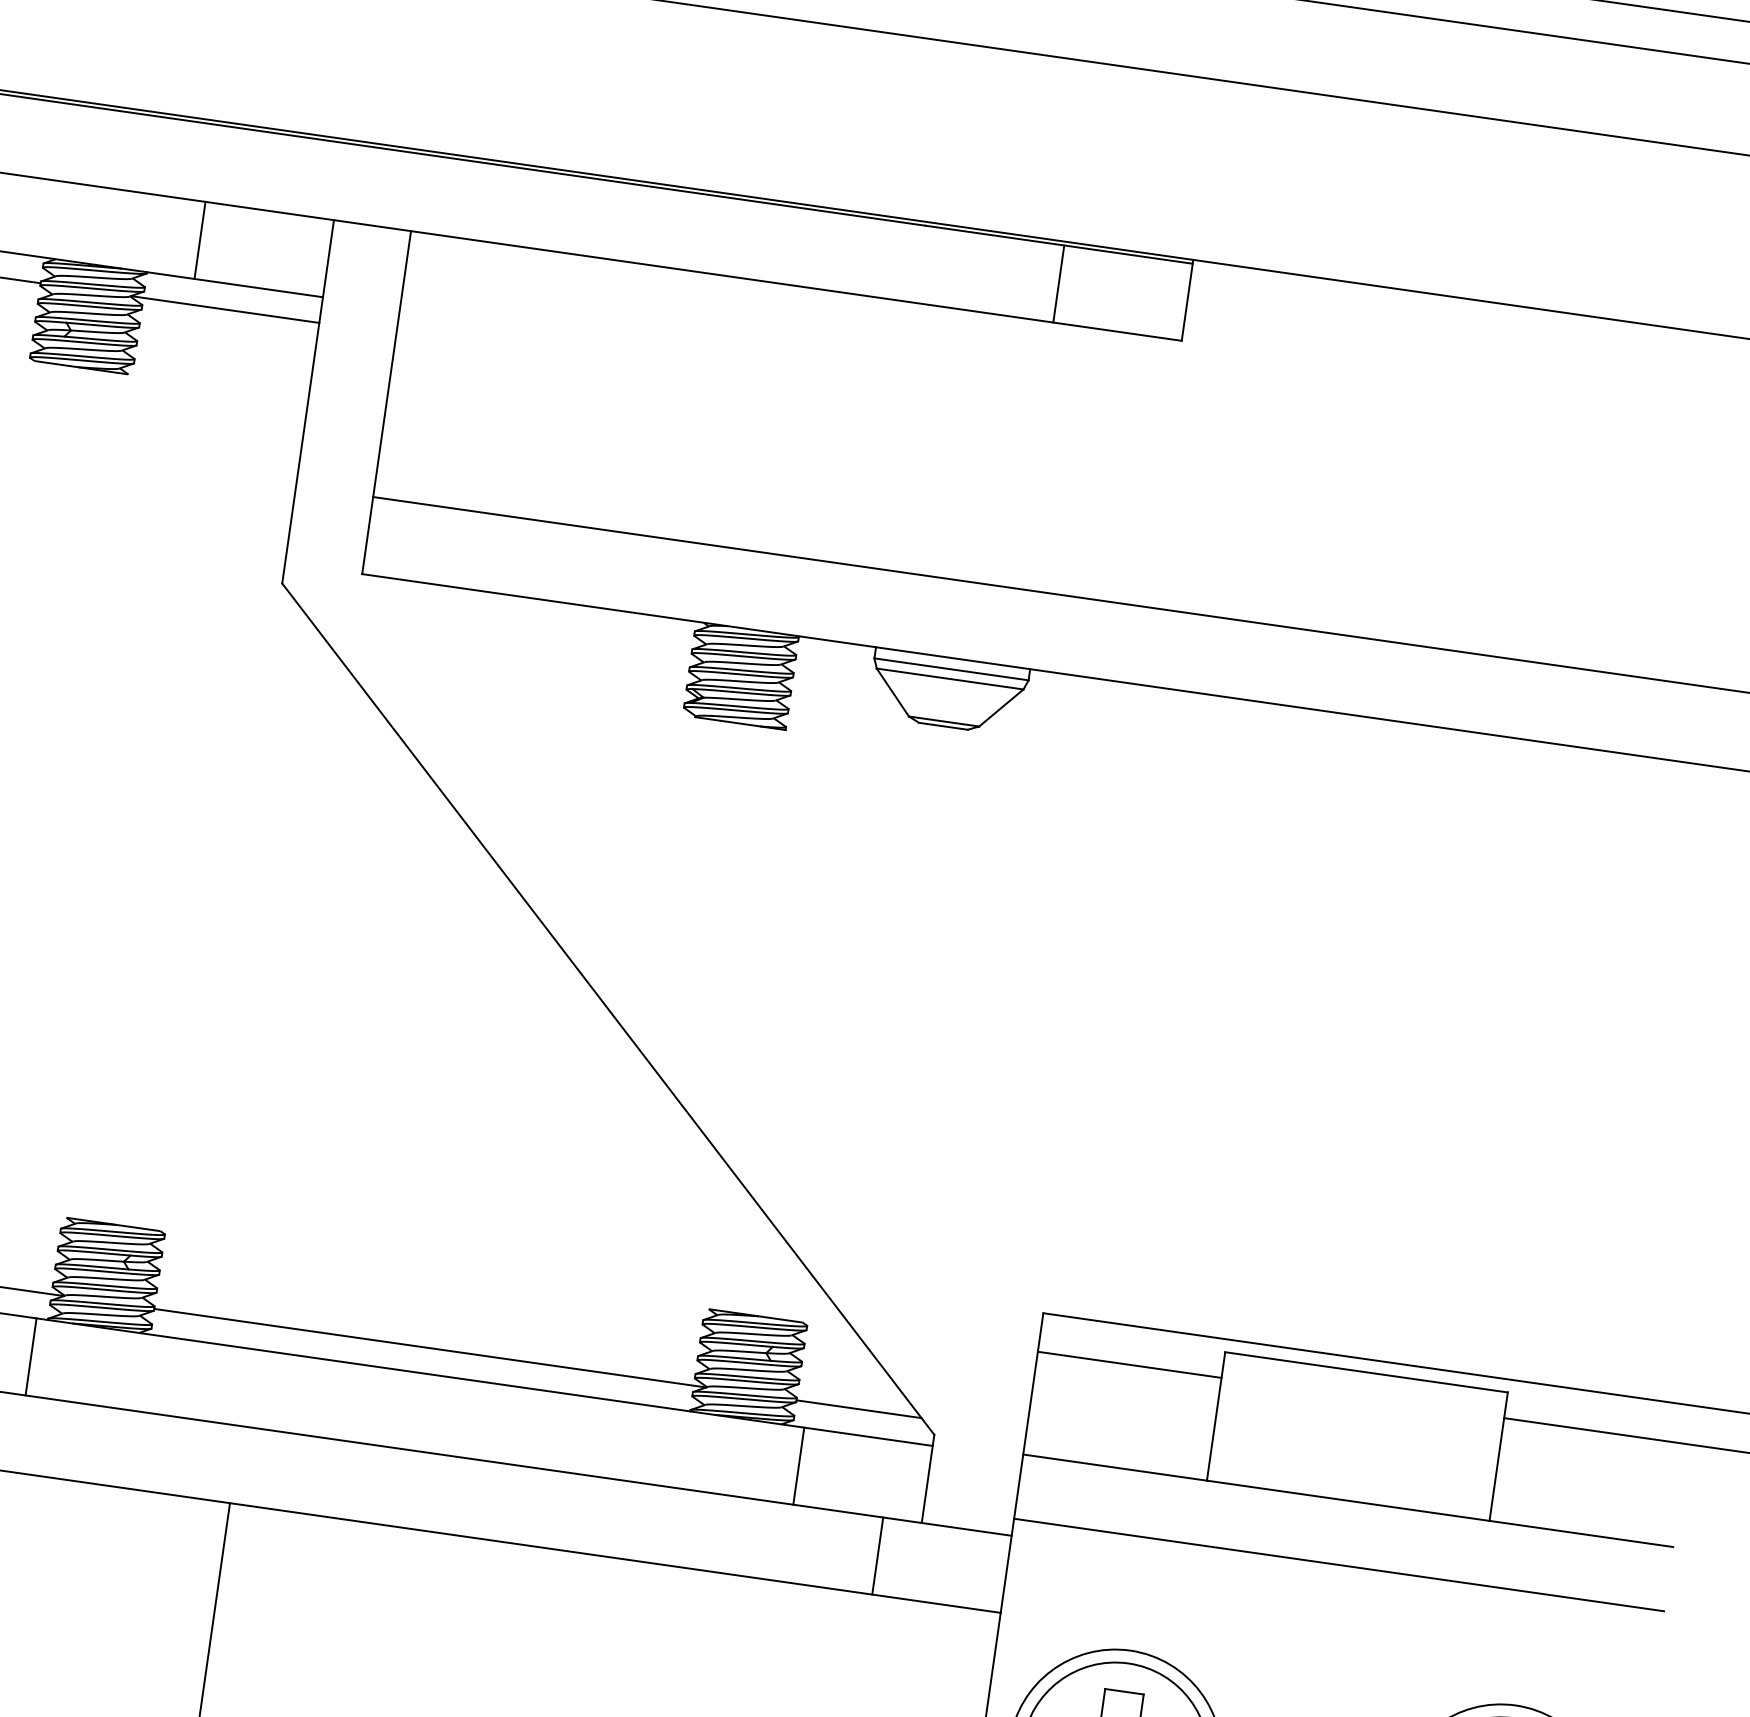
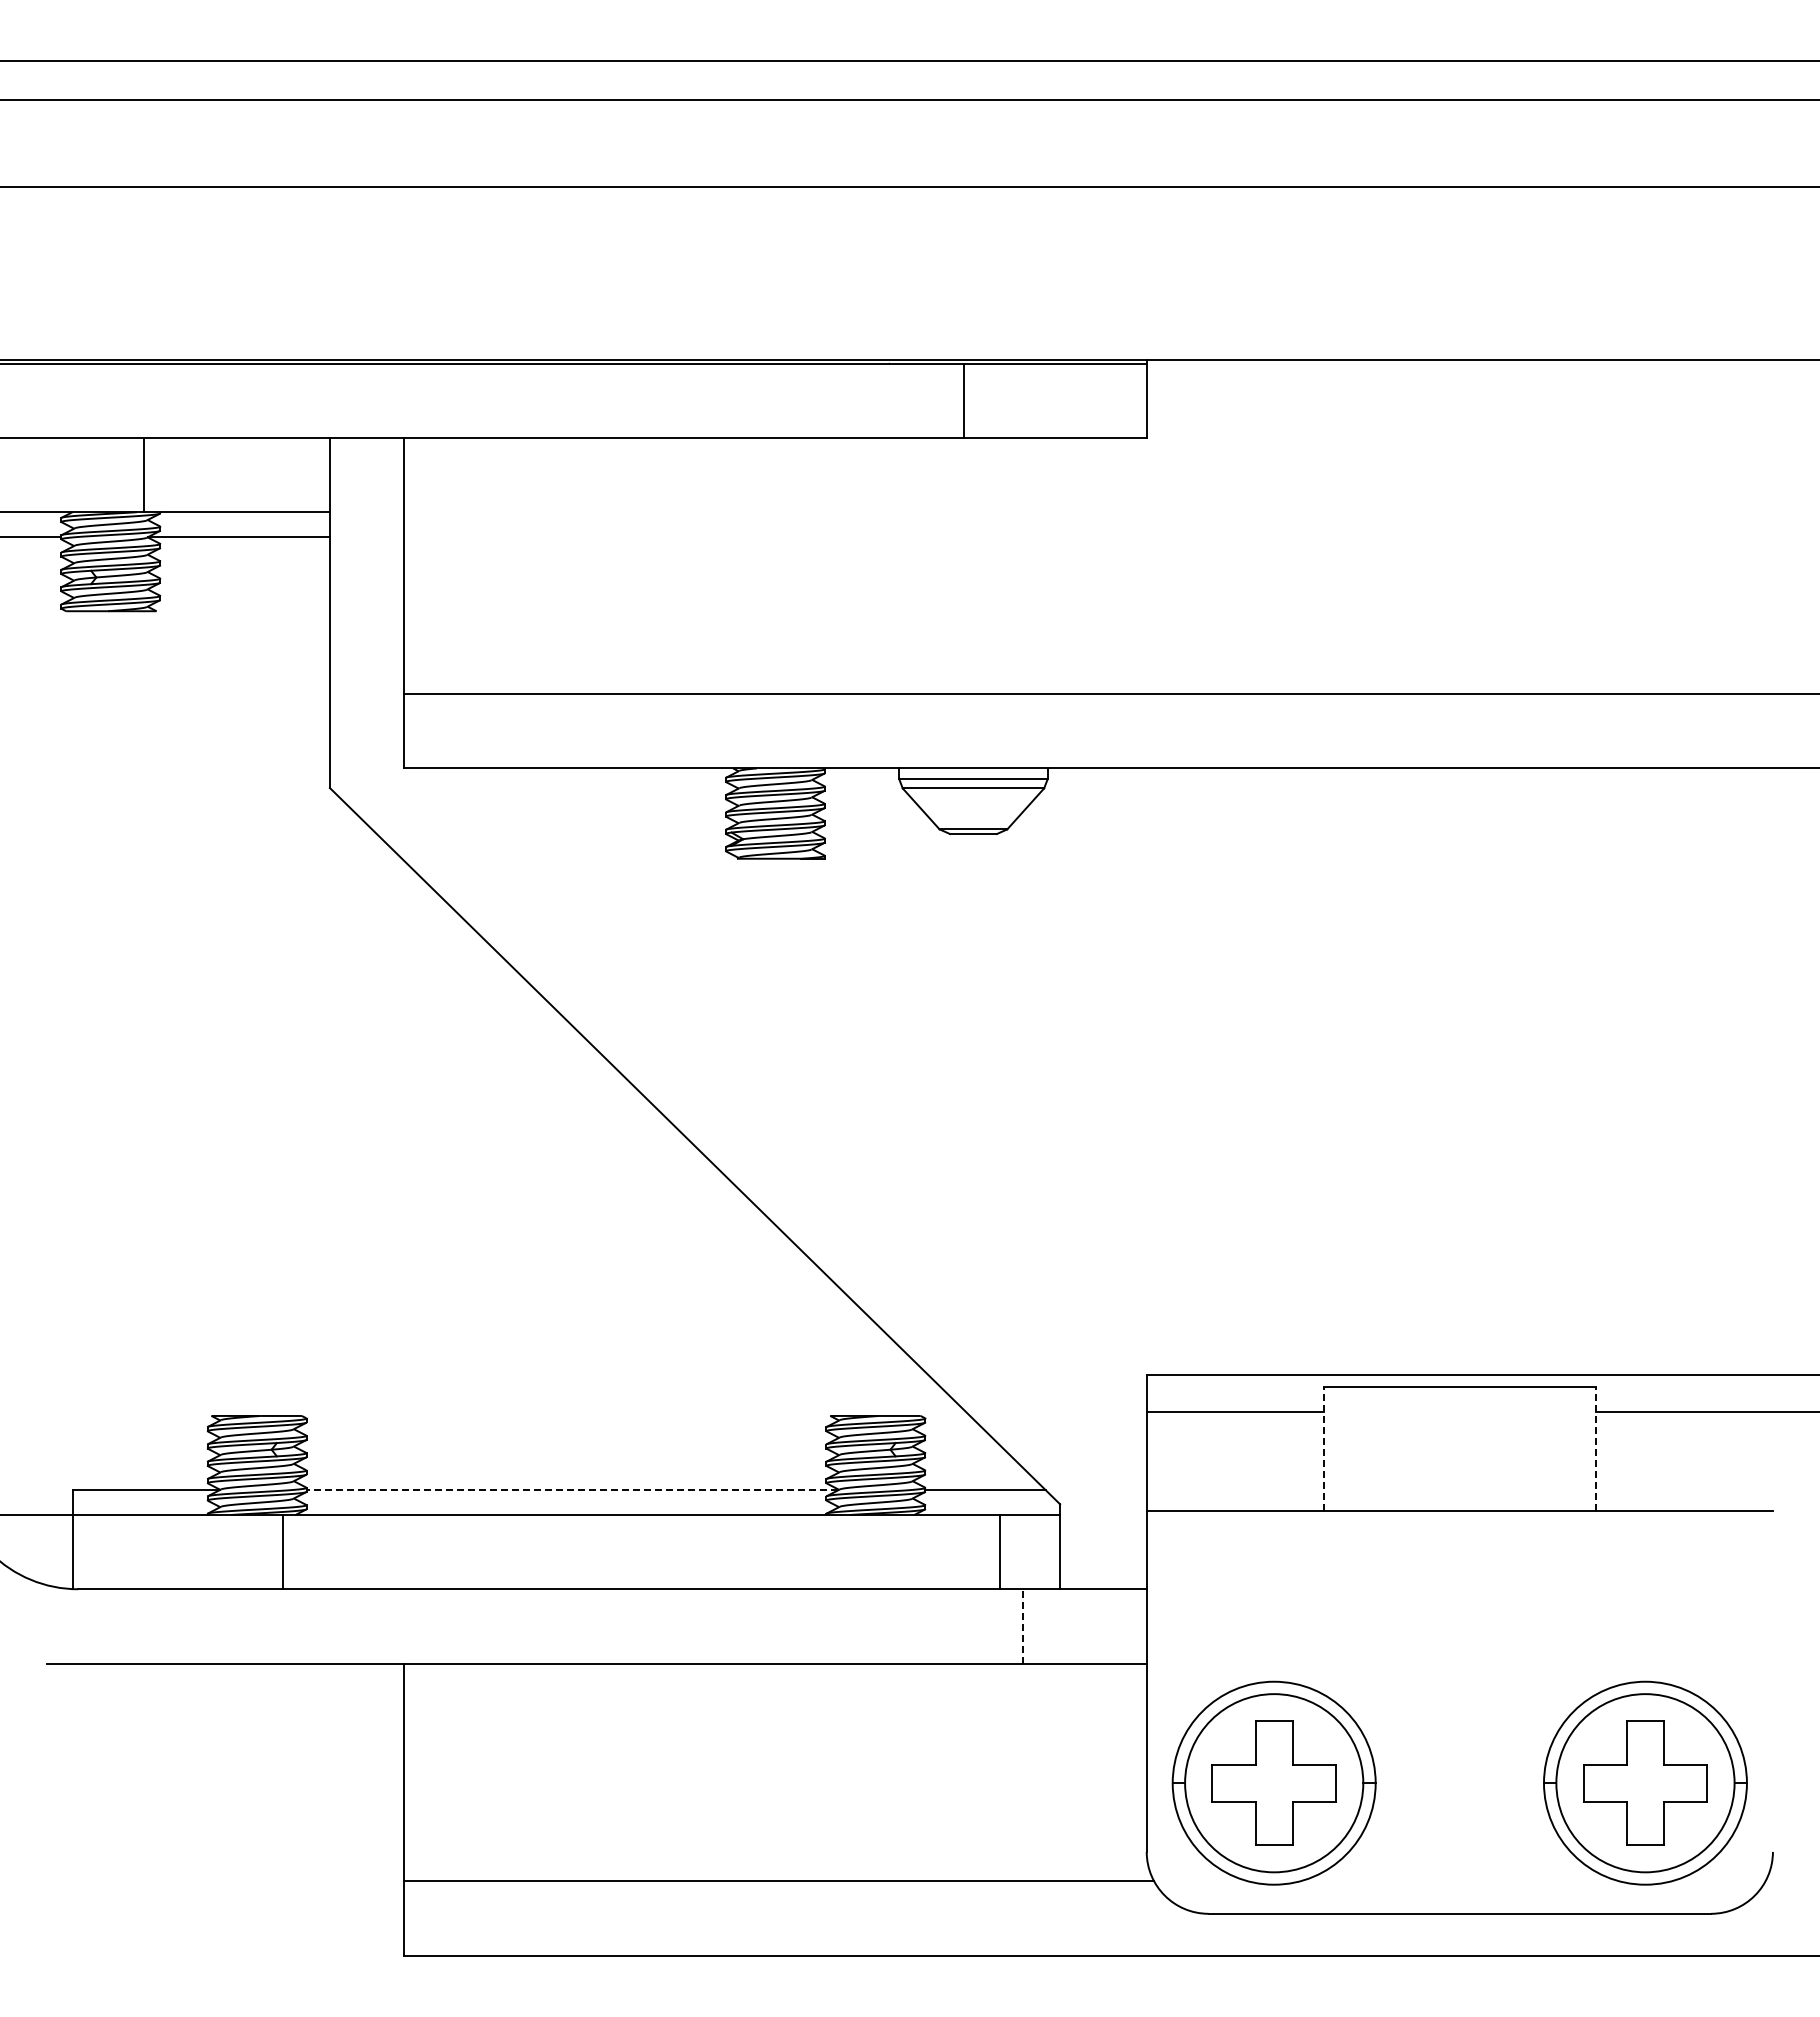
line: (200, 239) -> (144, 474), moved
line: (1058, 283) -> (963, 400), moved
line: (430, 1348) -> (572, 1490), solid -> dashed
line: (30, 1356) -> (282, 1551), moved
line: (1215, 1416) -> (1323, 1449), solid -> dashed
line: (1498, 1457) -> (1595, 1449), solid -> dashed
line: (799, 1465) -> (1000, 1551), moved
line: (877, 1555) -> (1022, 1625), solid -> dashed
line: (1338, 1564) -> (1459, 1572), removed

